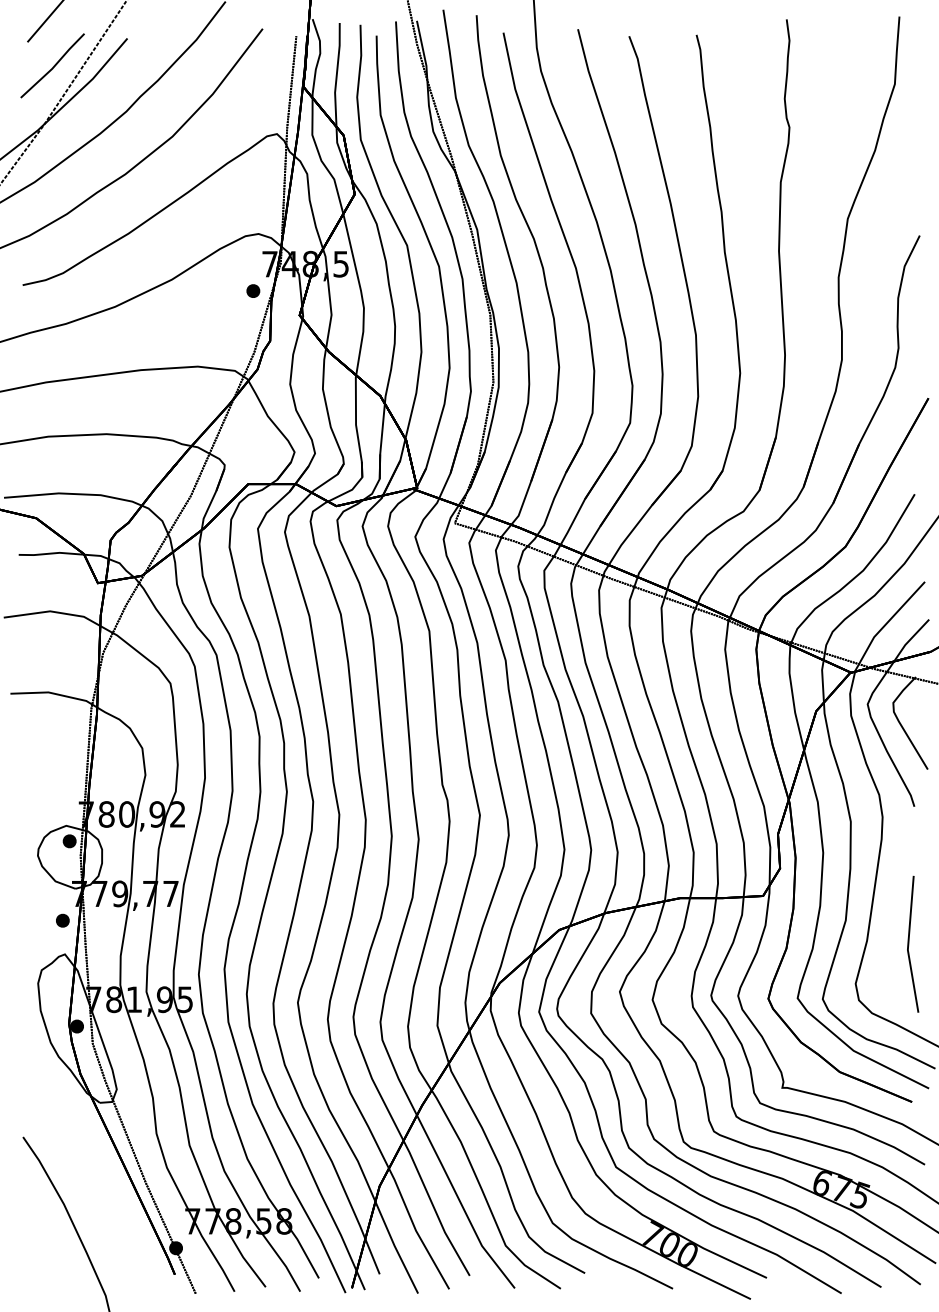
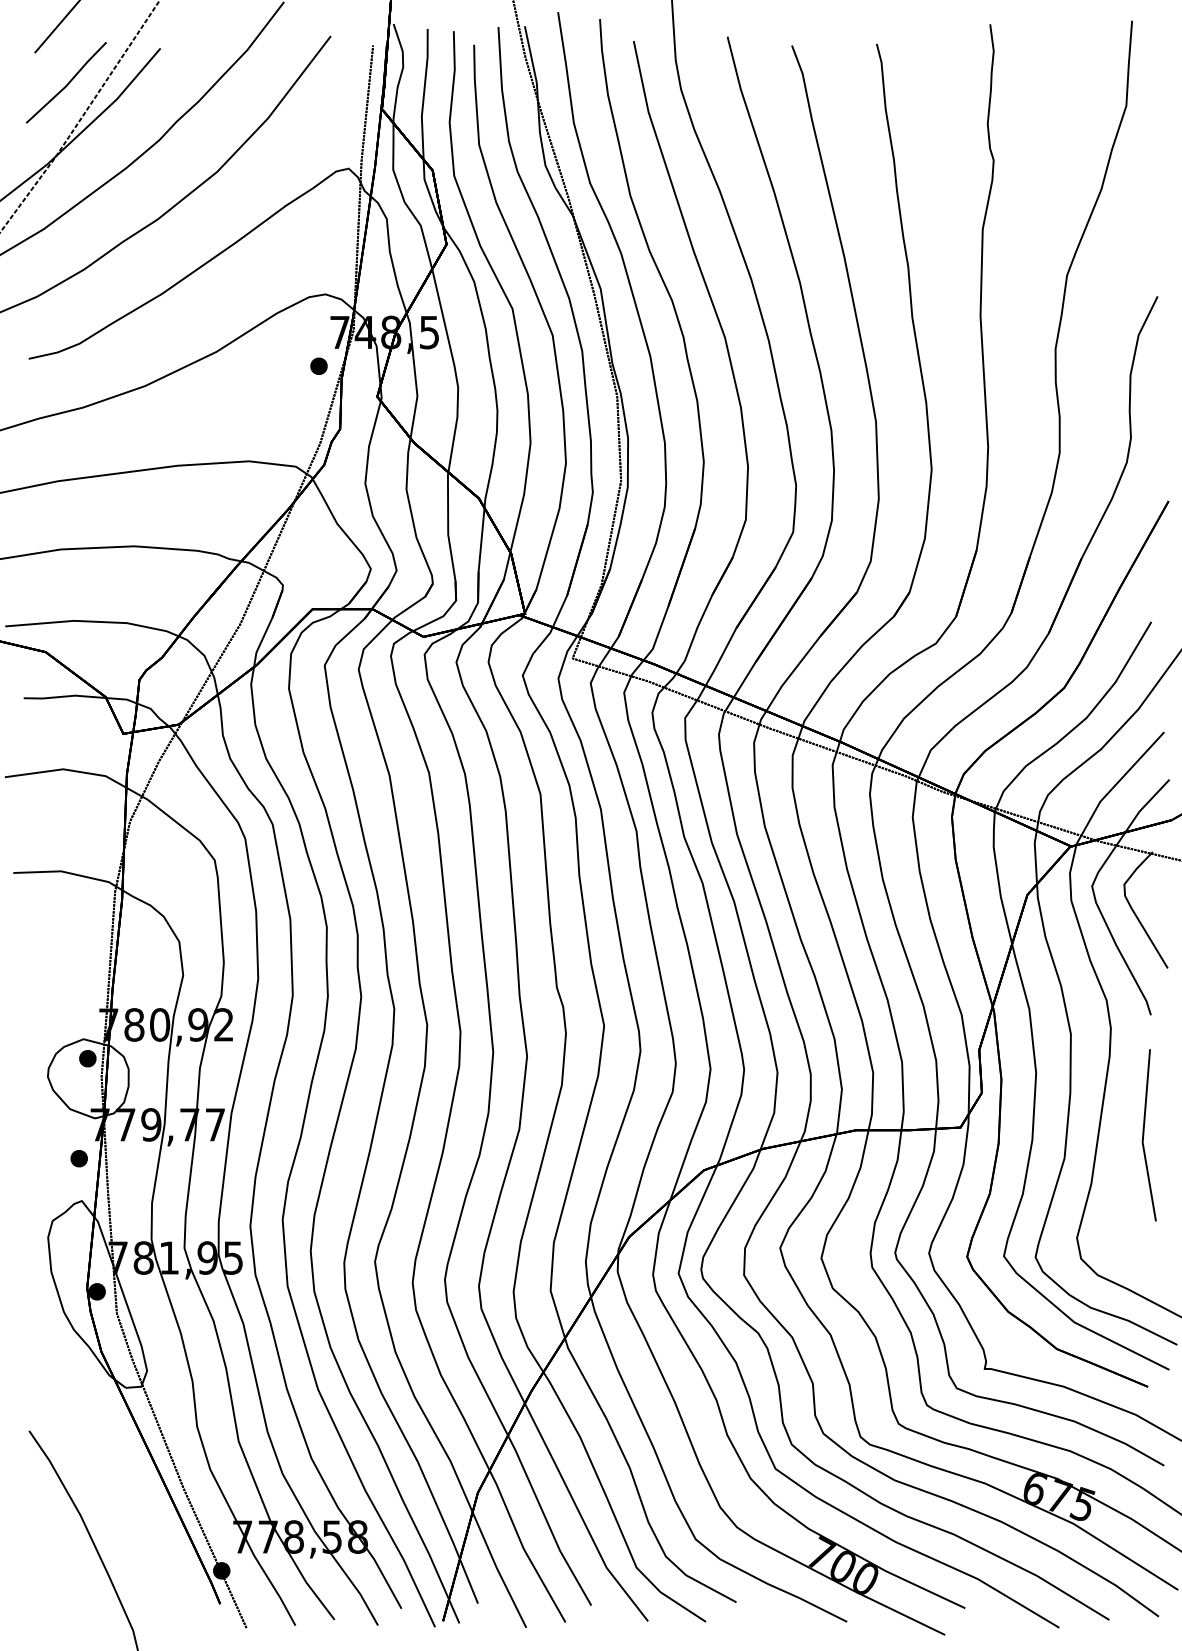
line: (909, 944) -> (1144, 1135), moved

